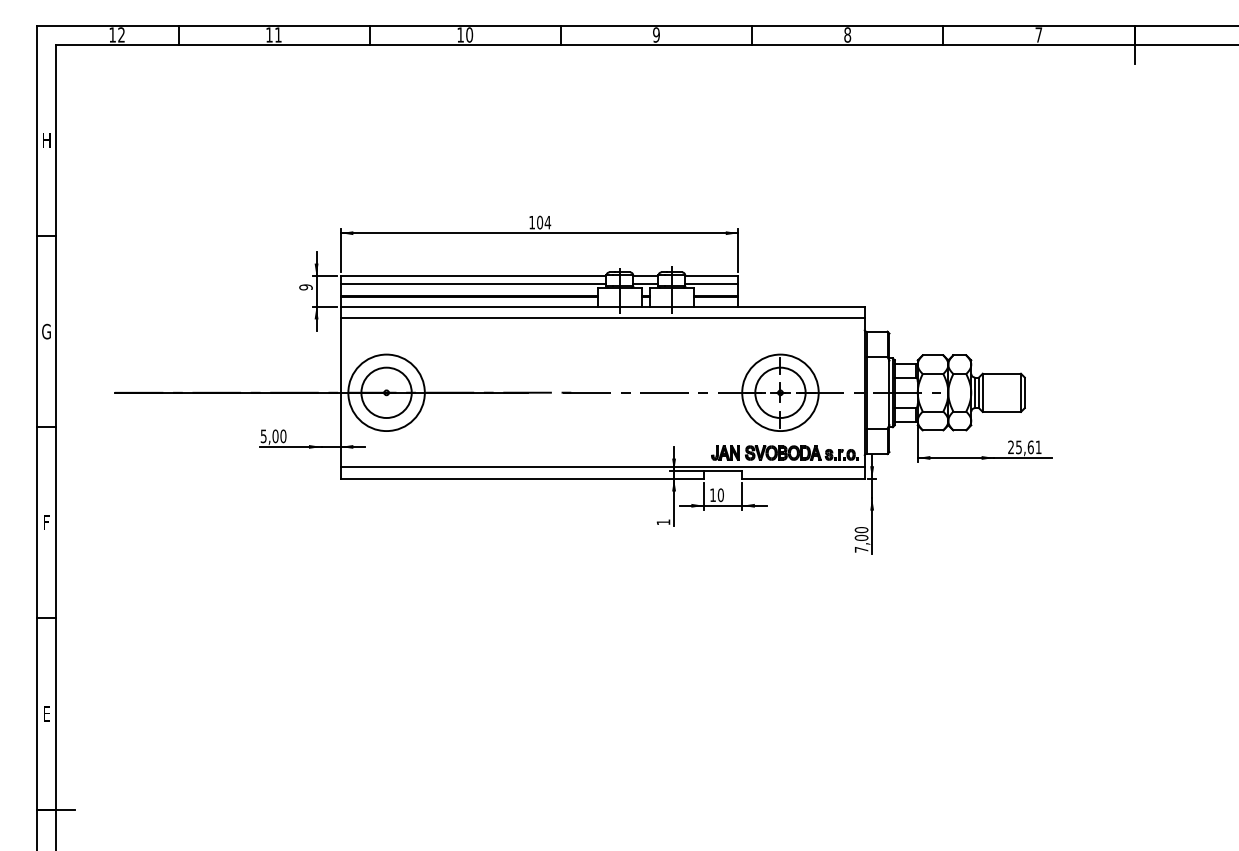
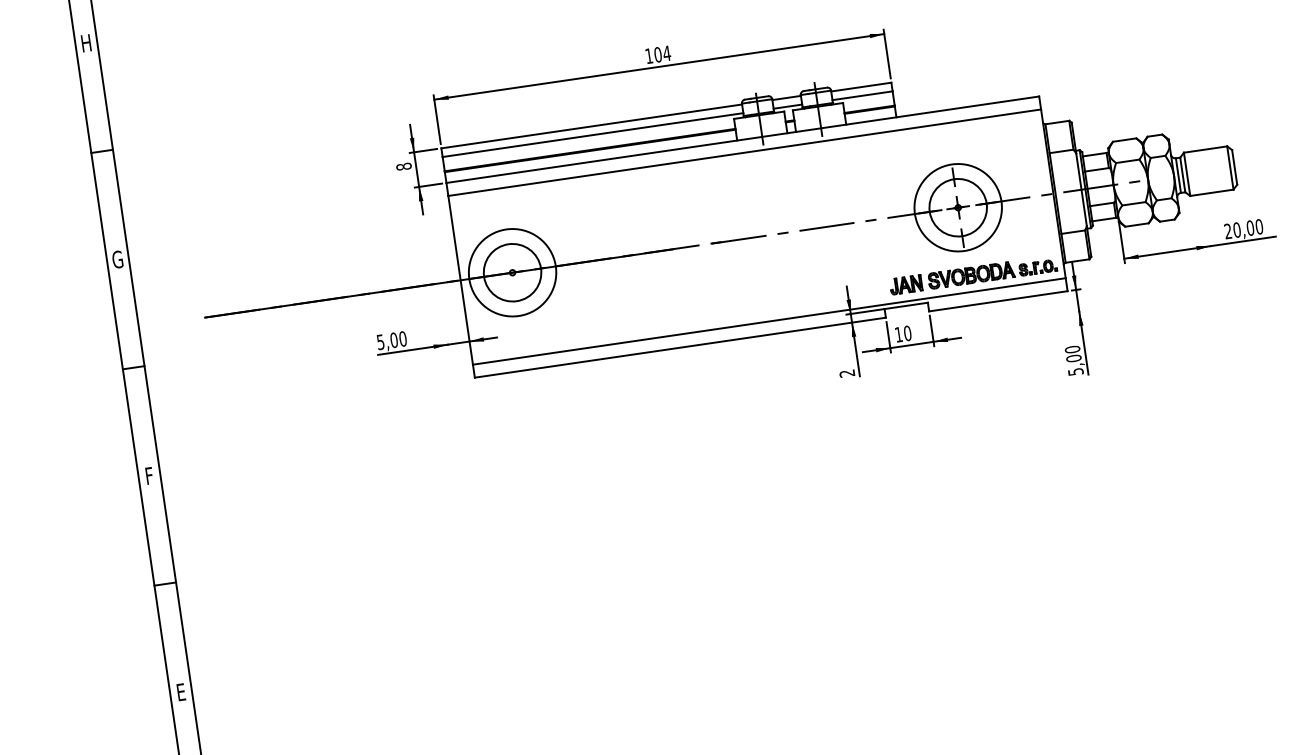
text: (305, 287) -> (403, 166), 9 -> 8
text: (1028, 447) -> (1247, 228), 25,61 -> 20,00
text: (662, 522) -> (846, 373), 1 -> 2
text: (861, 549) -> (1075, 371), 7,00 -> 5,00

